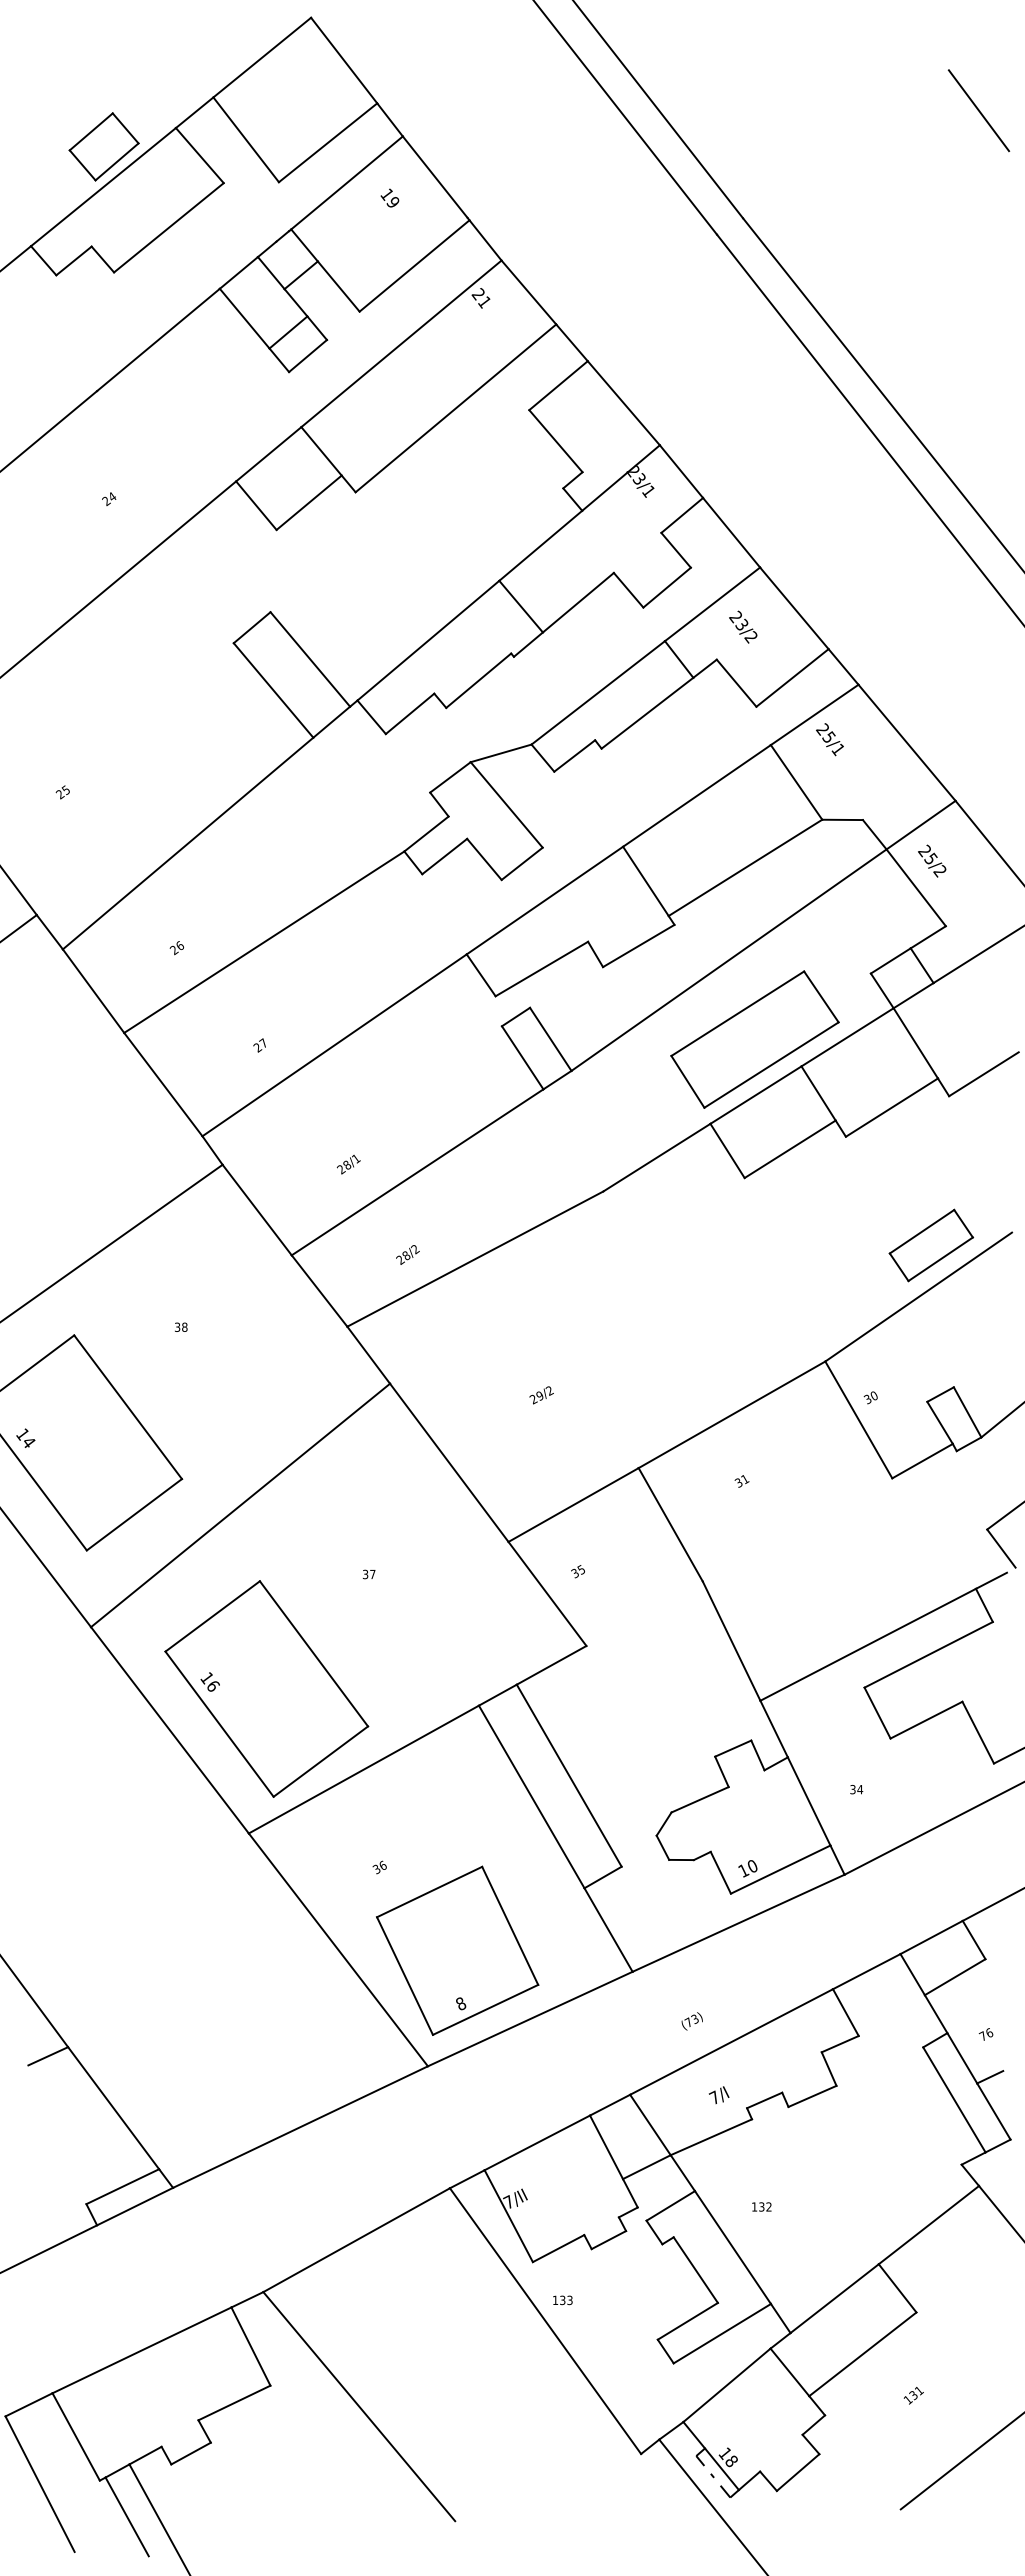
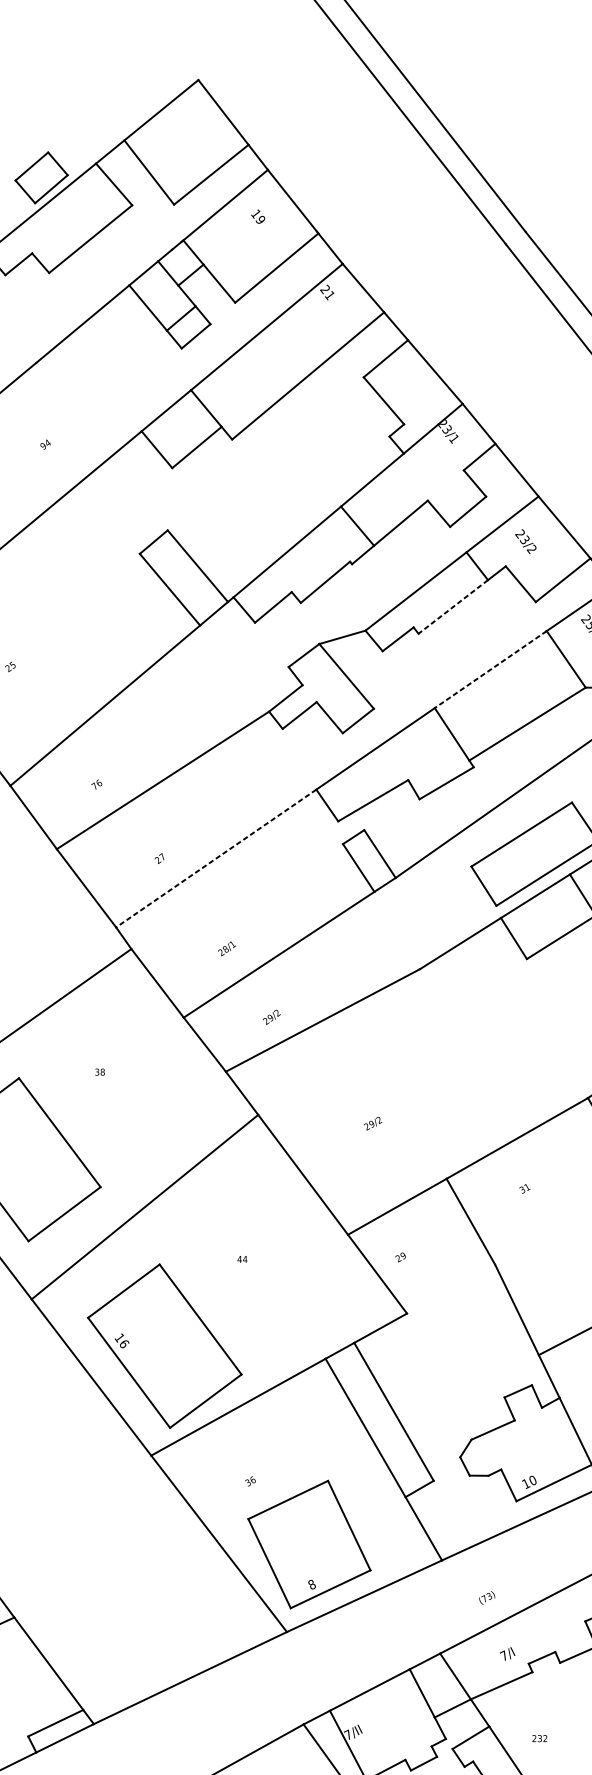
text: (106, 502) -> (43, 447), 24 -> 94
line: (647, 713) -> (453, 607), solid -> dashed
line: (696, 795) -> (490, 669), solid -> dashed
text: (173, 950) -> (94, 786), 26 -> 76
line: (334, 1045) -> (216, 858), solid -> dashed
text: (406, 1255) -> (270, 1017), 28/2 -> 29/2
text: (577, 1571) -> (400, 1257), 35 -> 29
text: (368, 1574) -> (241, 1259), 37 -> 44
text: (753, 2206) -> (533, 1738), 132 -> 232

